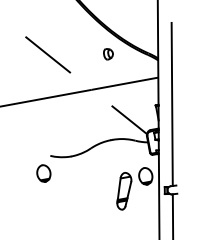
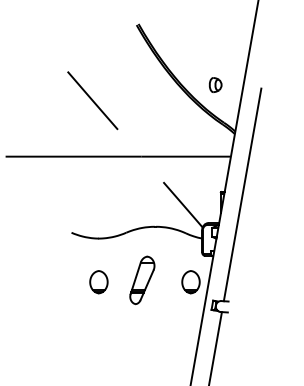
part: (108, 53) -> (215, 84), moved
part: (43, 173) -> (98, 282), moved
part: (124, 191) -> (142, 280), moved

